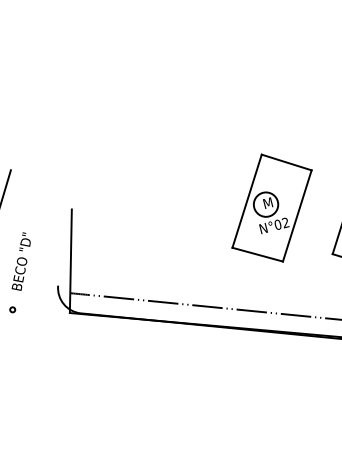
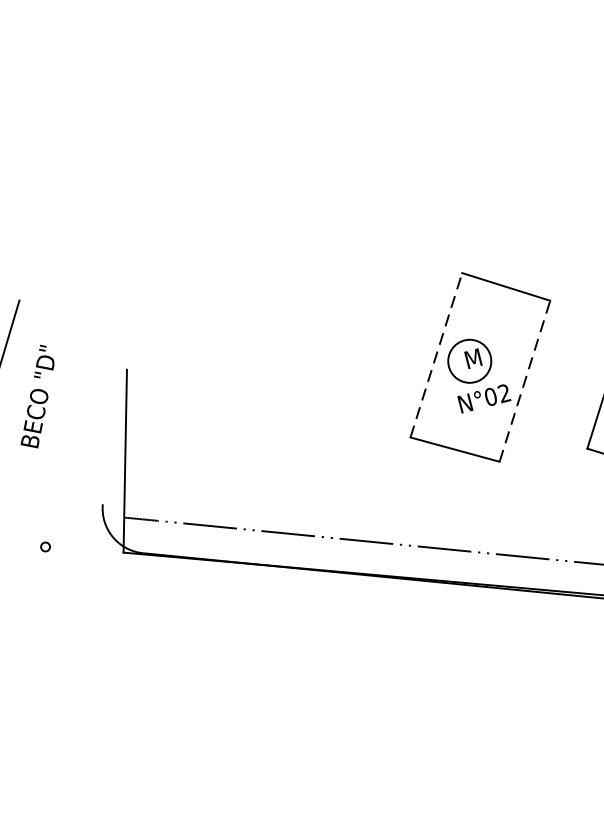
line: (247, 201) -> (437, 355), solid -> dashed
line: (297, 215) -> (525, 380), solid -> dashed
text: (20, 261) -> (36, 396), moved
circle: (12, 309) -> (45, 546), moved

